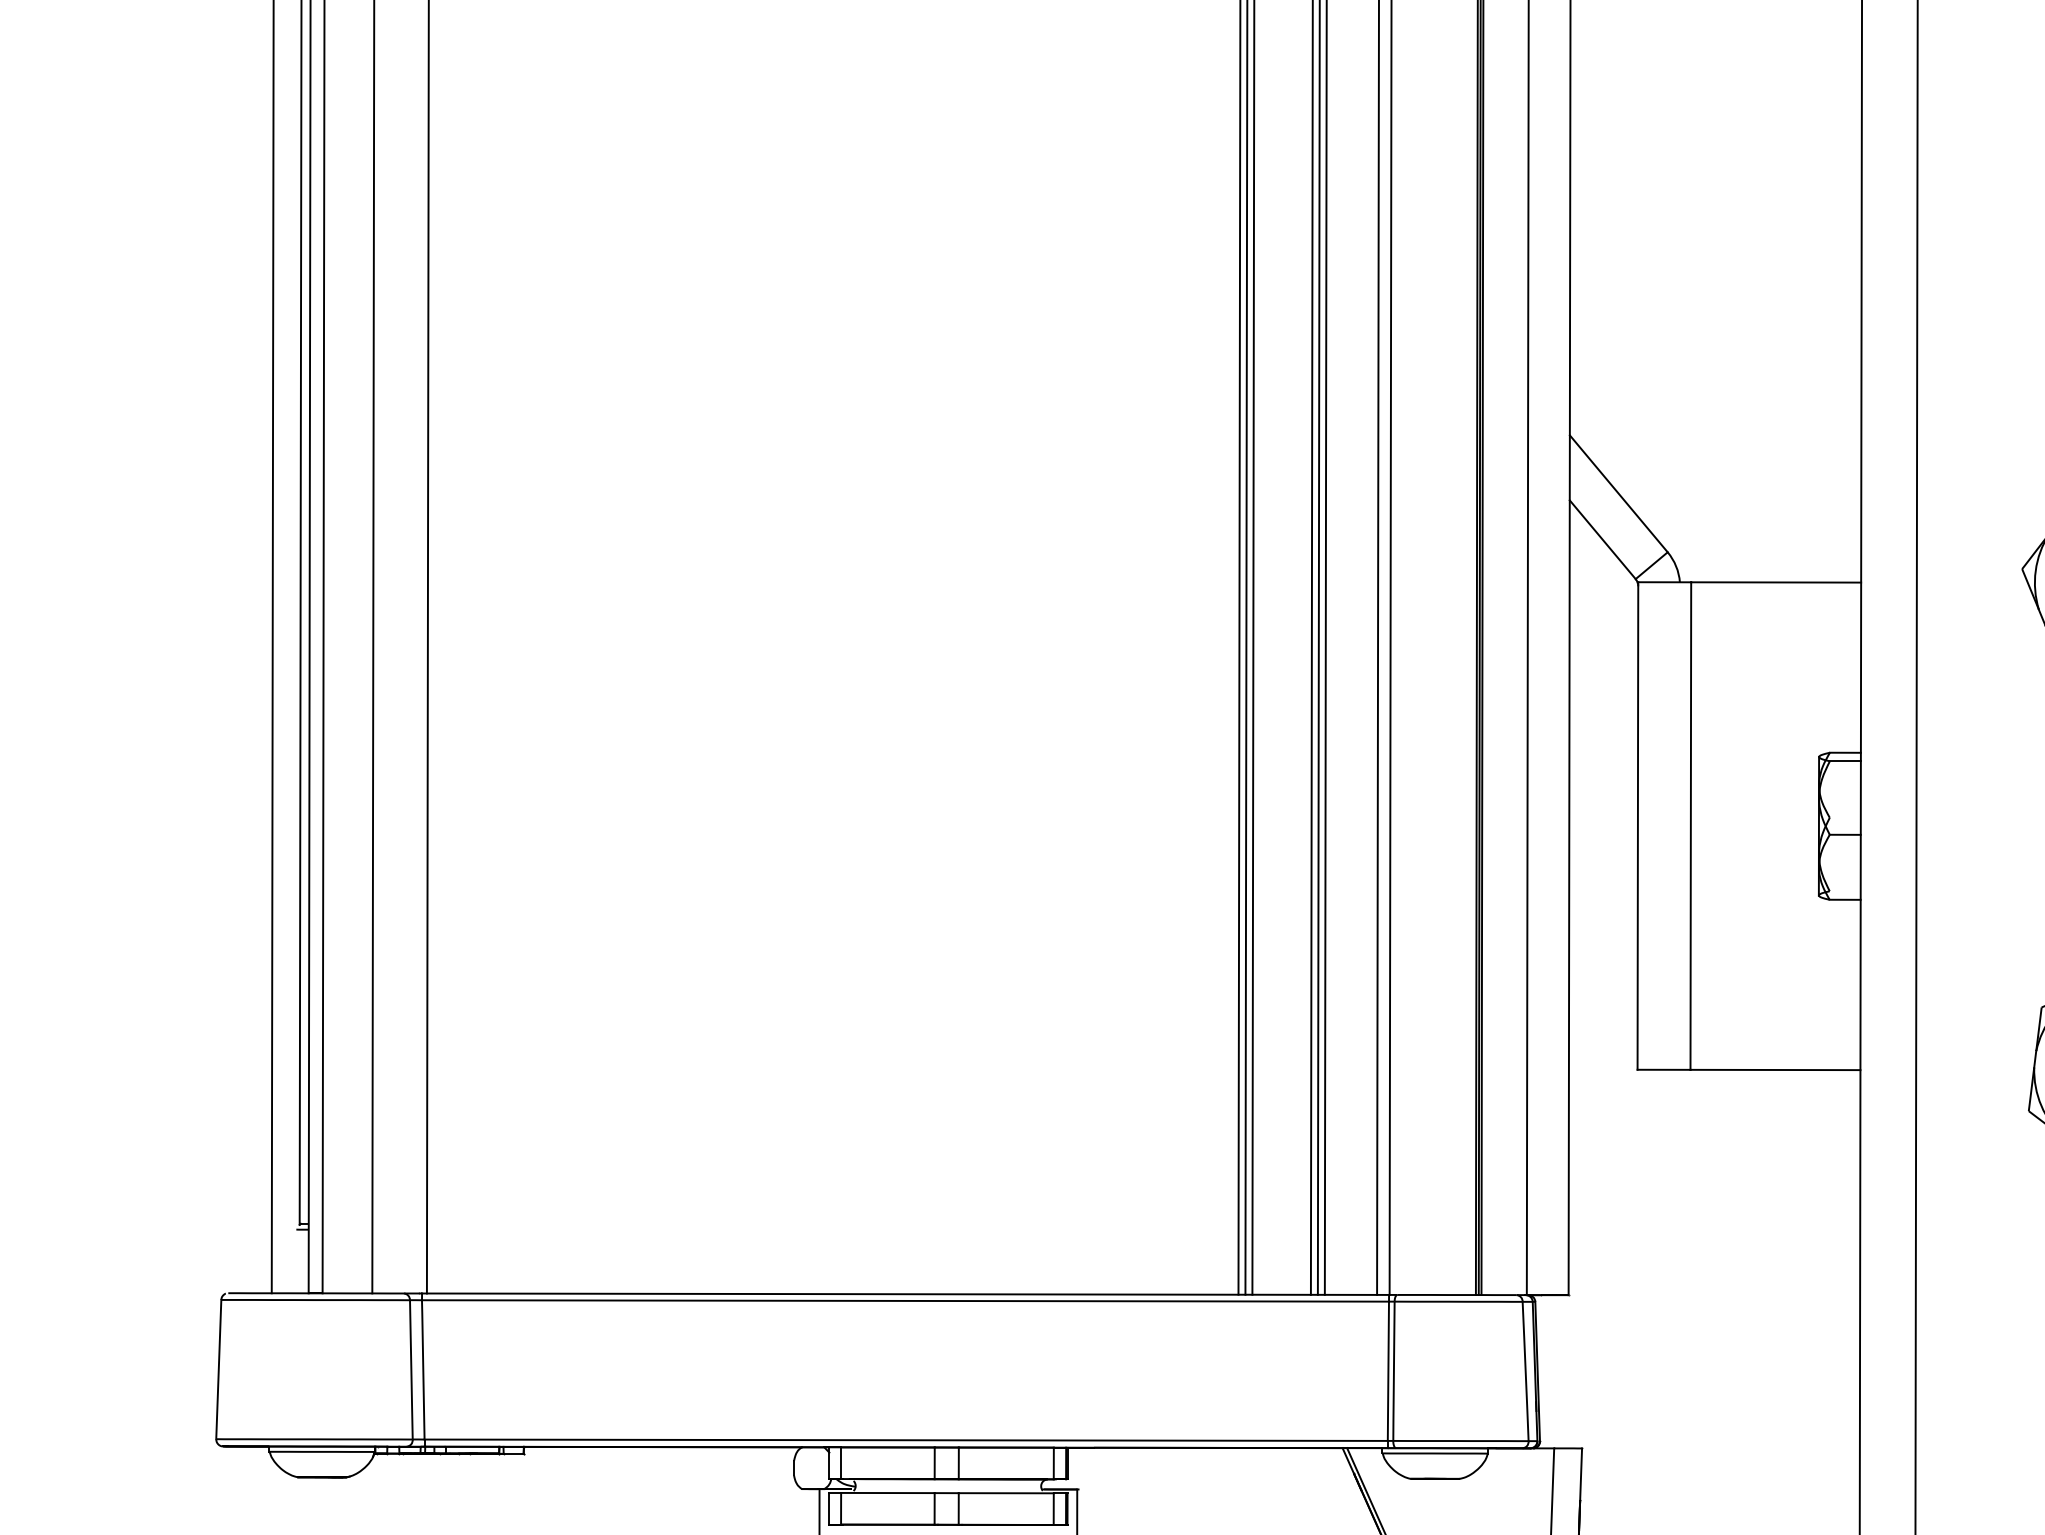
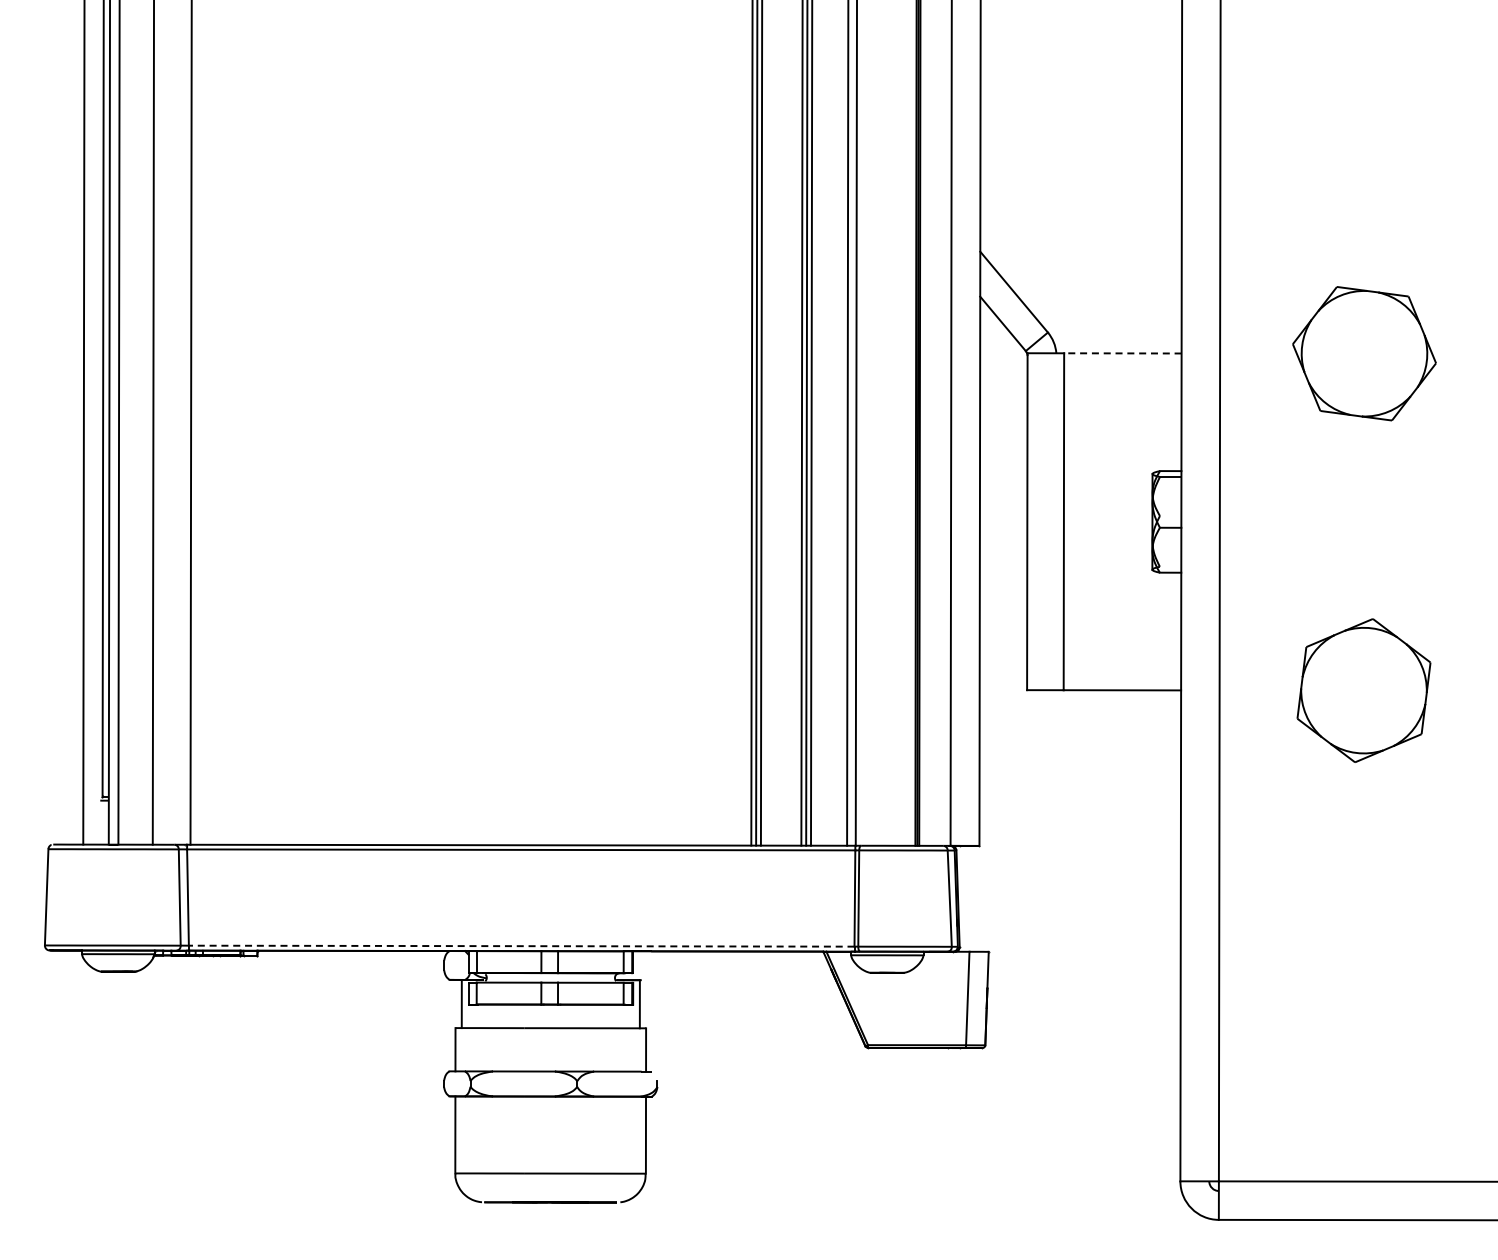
line: (1775, 582) -> (1122, 353), solid -> dashed
line: (905, 1440) -> (521, 946), solid -> dashed

